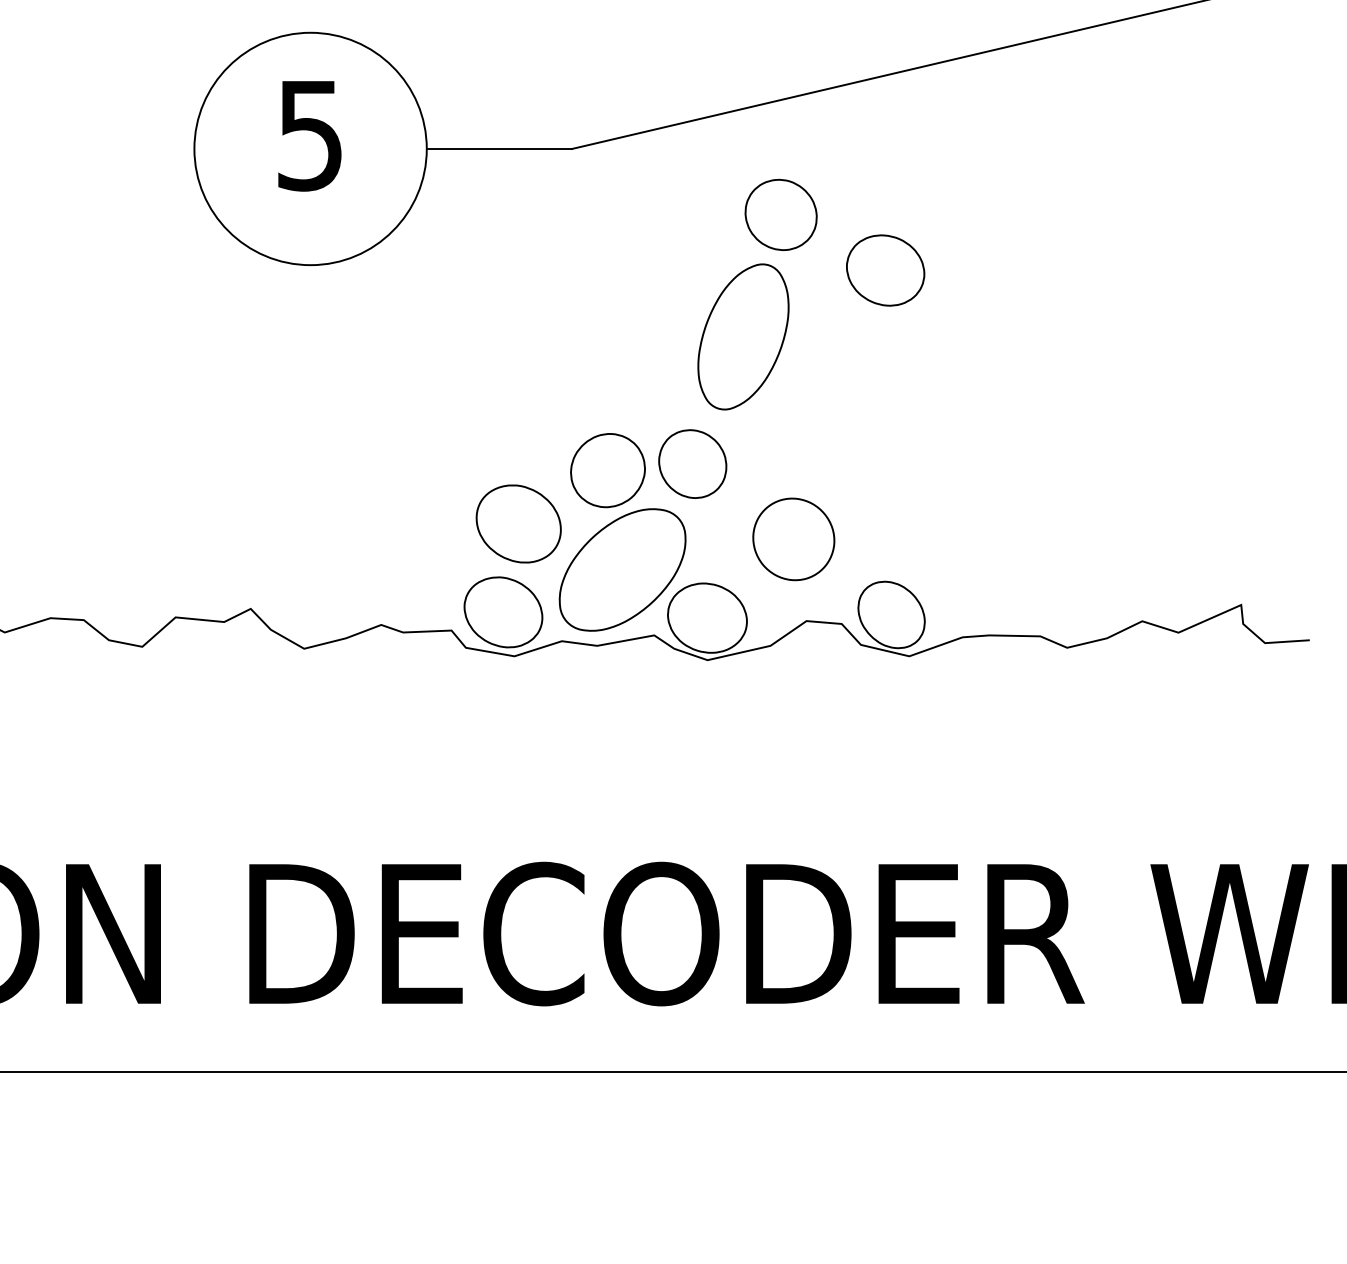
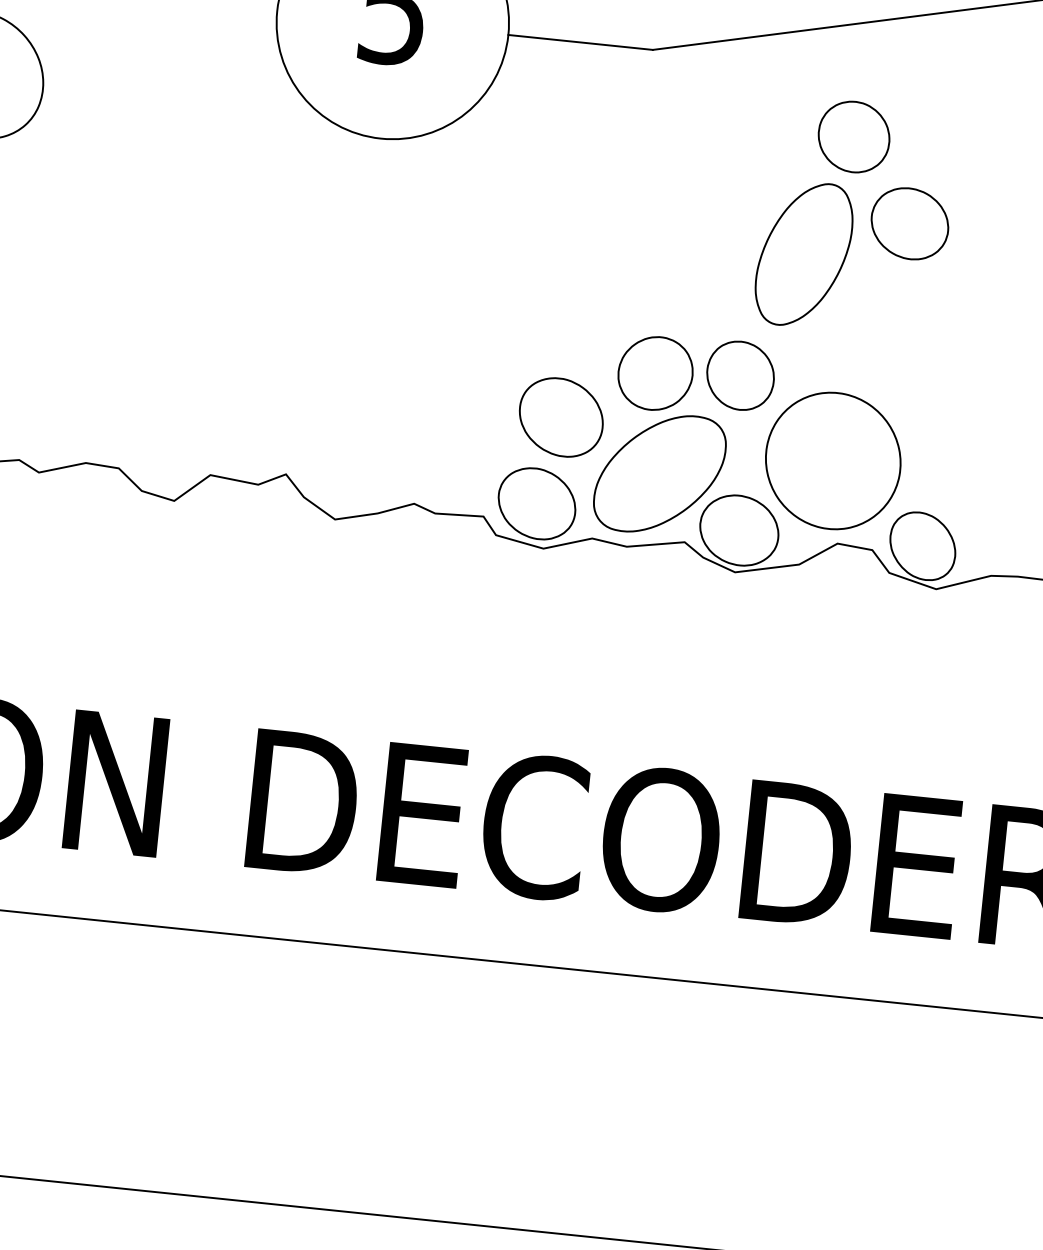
part: (885, 270) -> (909, 223), moved
part: (793, 539) -> (833, 461), size x1.67

